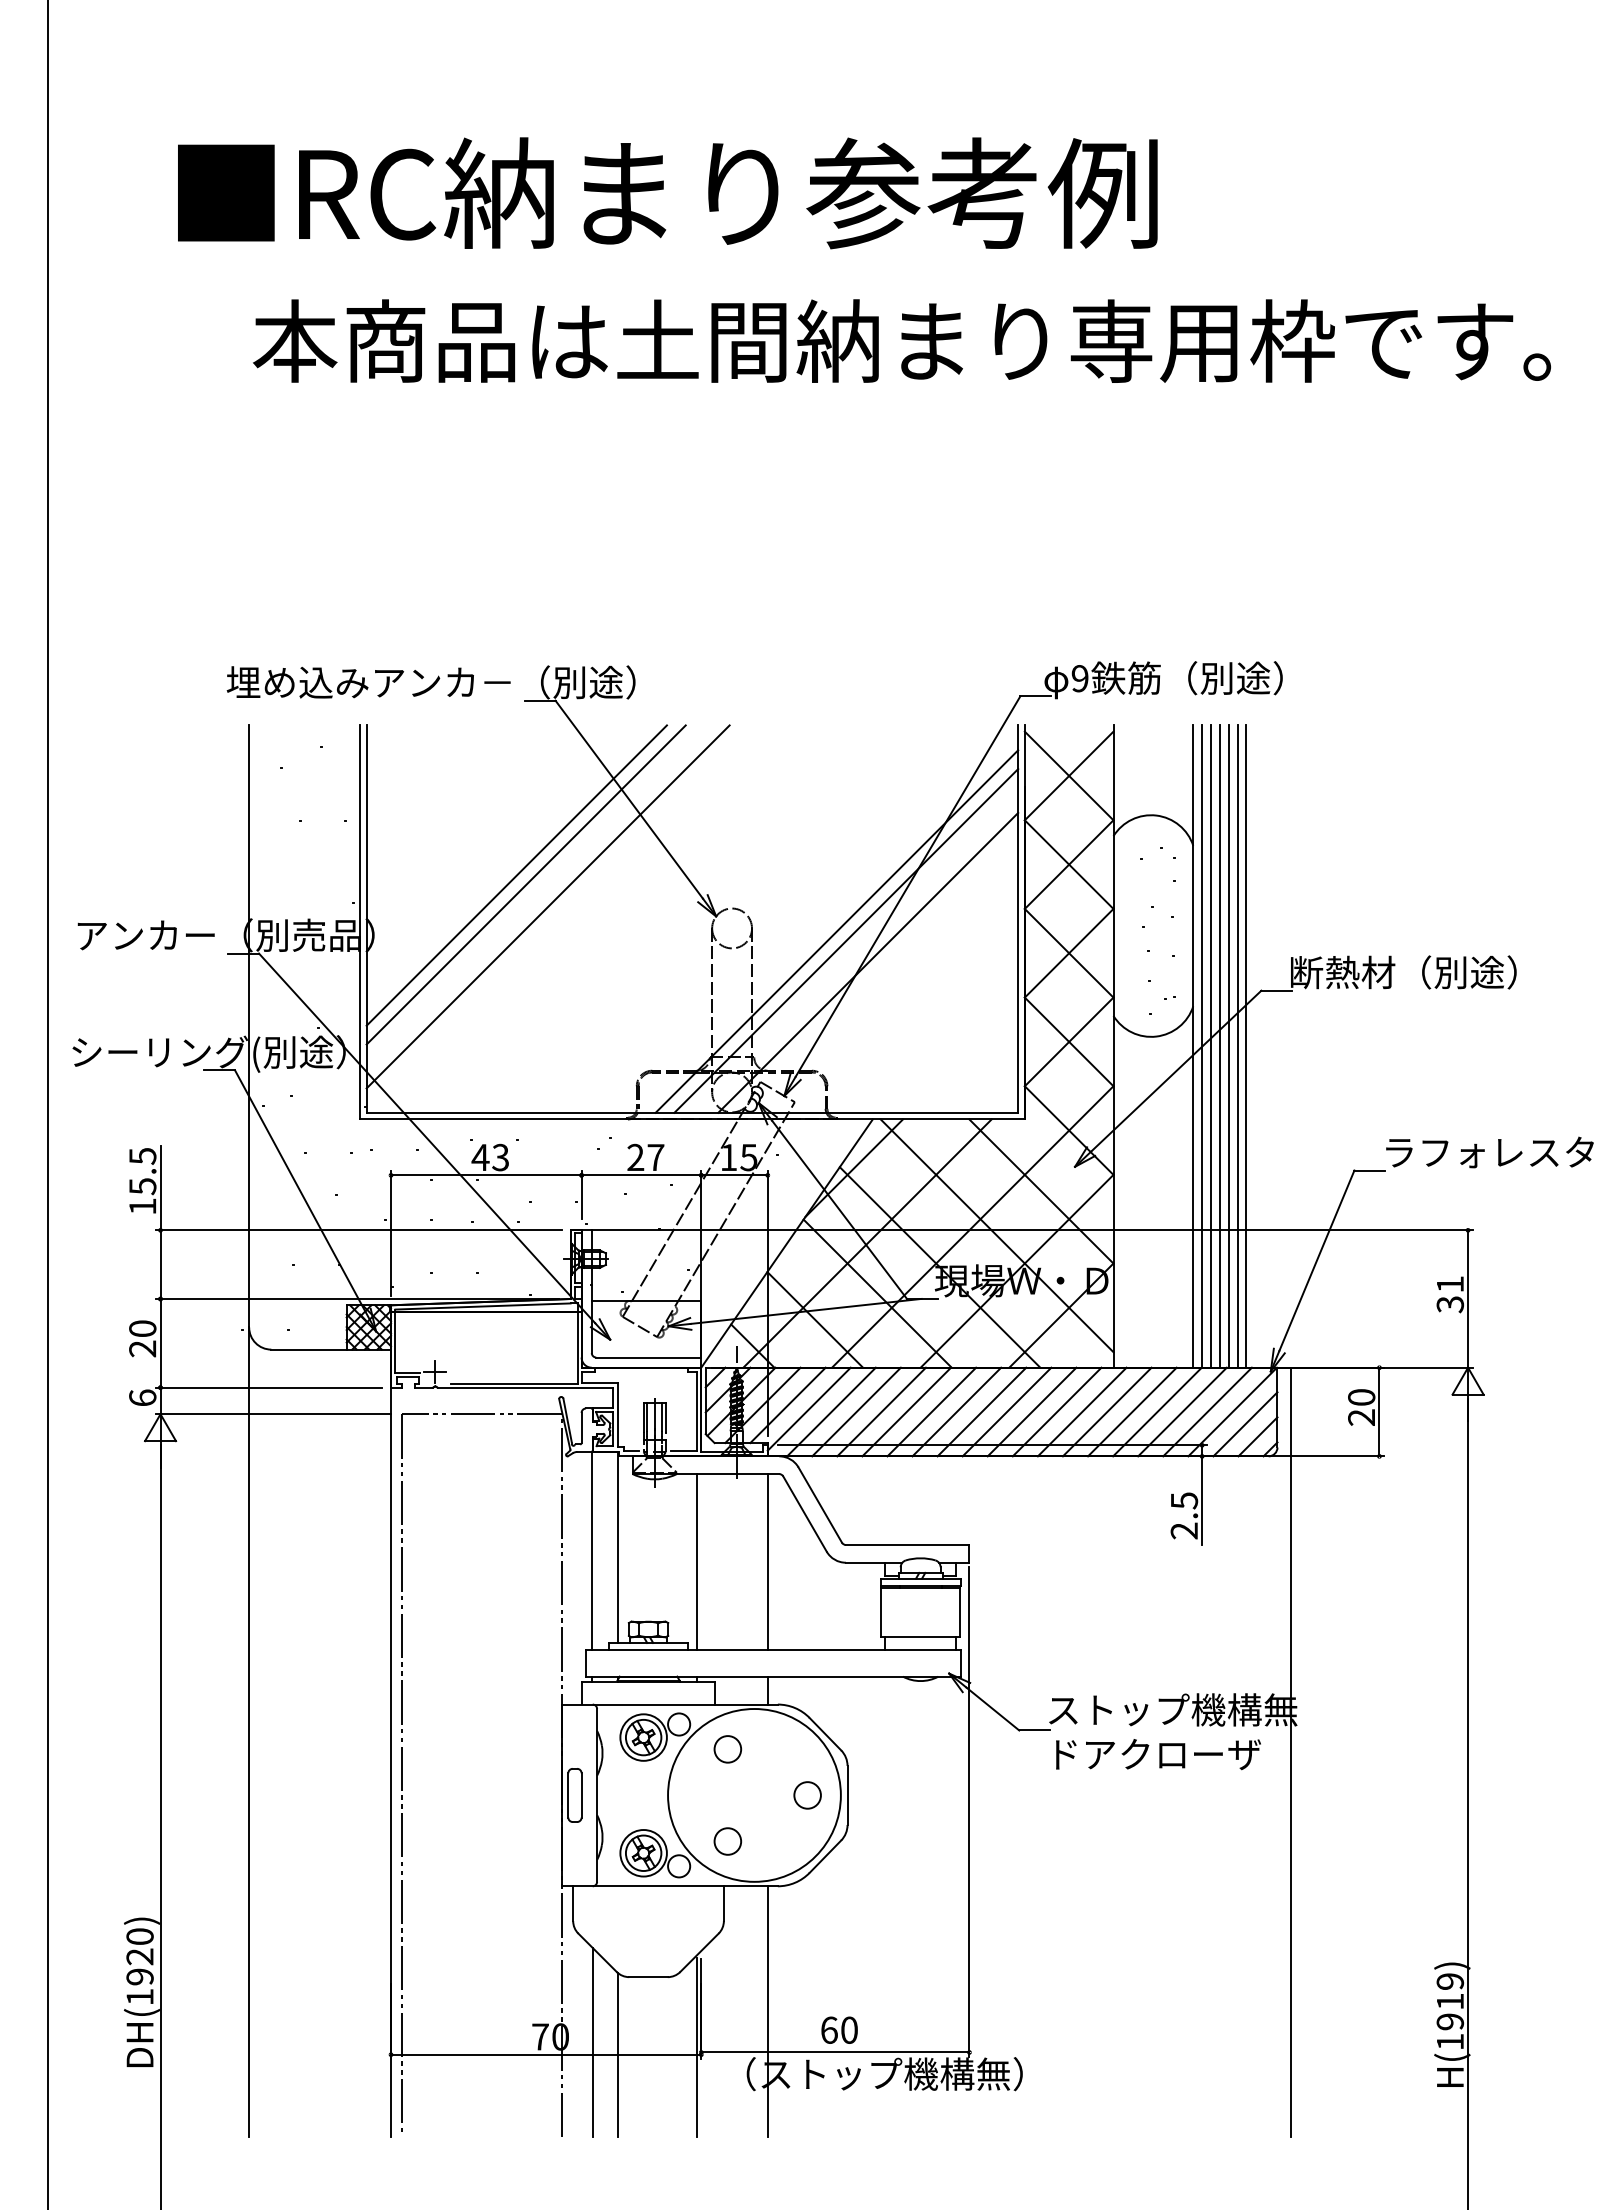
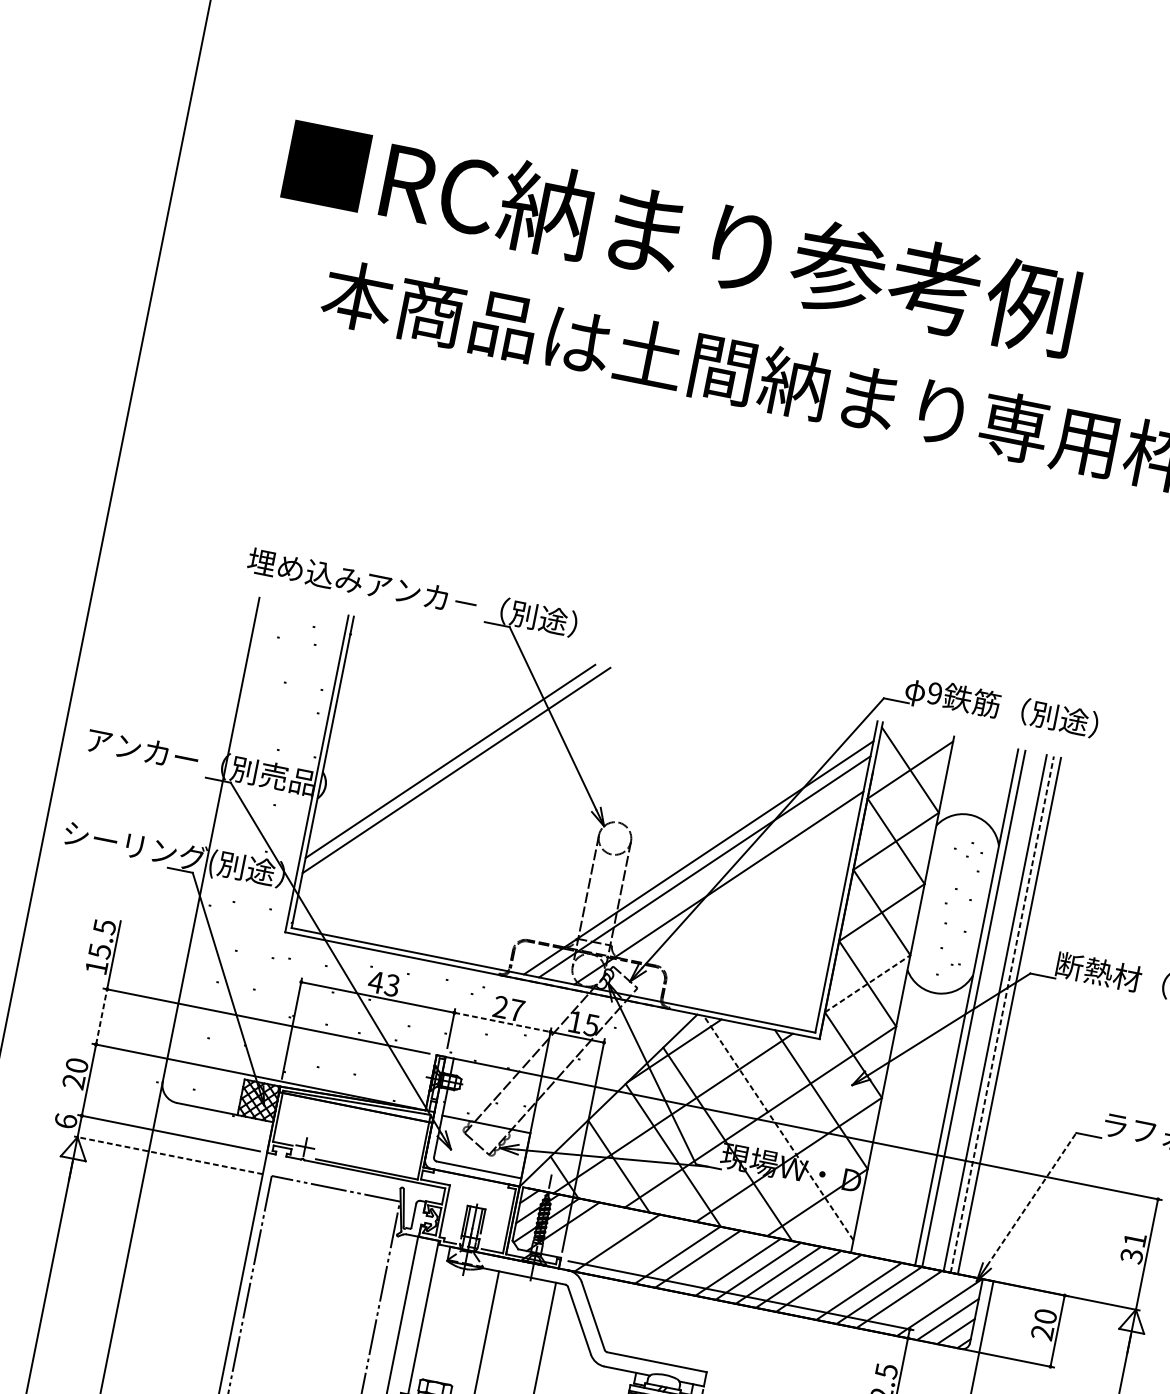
line: (547, 906) -> (470, 791), removed
line: (1069, 1041) -> (868, 983), solid -> dashed
line: (1211, 1046) -> (981, 1010), removed
line: (1219, 1046) -> (987, 1011), removed
line: (1237, 1046) -> (1002, 1014), solid -> dashed
line: (641, 1175) -> (502, 1022), solid -> dashed
line: (997, 1235) -> (779, 1127), solid -> dashed
line: (1316, 1260) -> (1031, 1199), solid -> dashed
line: (160, 1264) -> (101, 1016), solid -> dashed
line: (787, 1405) -> (582, 1230), removed
line: (808, 1408) -> (599, 1236), removed
line: (856, 1411) -> (637, 1246), removed
line: (881, 1411) -> (657, 1250), removed
line: (956, 1411) -> (717, 1262), removed
line: (1106, 1411) -> (838, 1286), removed
line: (1207, 1411) -> (919, 1303), removed
line: (273, 1414) -> (168, 1155), solid -> dashed

